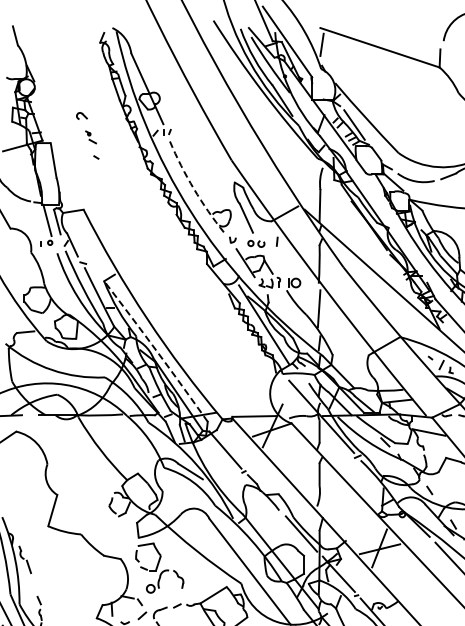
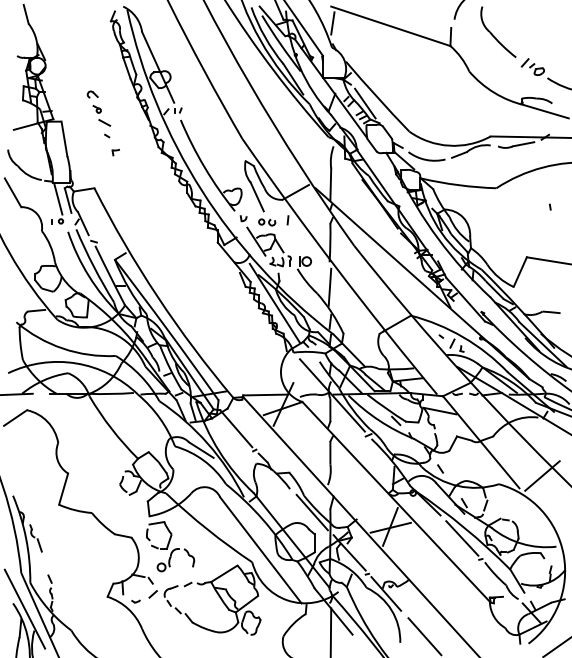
part: (90, 136) -> (101, 115), size x1.67
part: (104, 173) -> (115, 152), added
arc: (193, 188) -> (204, 167), dashed -> solid
arc: (156, 350) -> (167, 329), dashed -> solid

